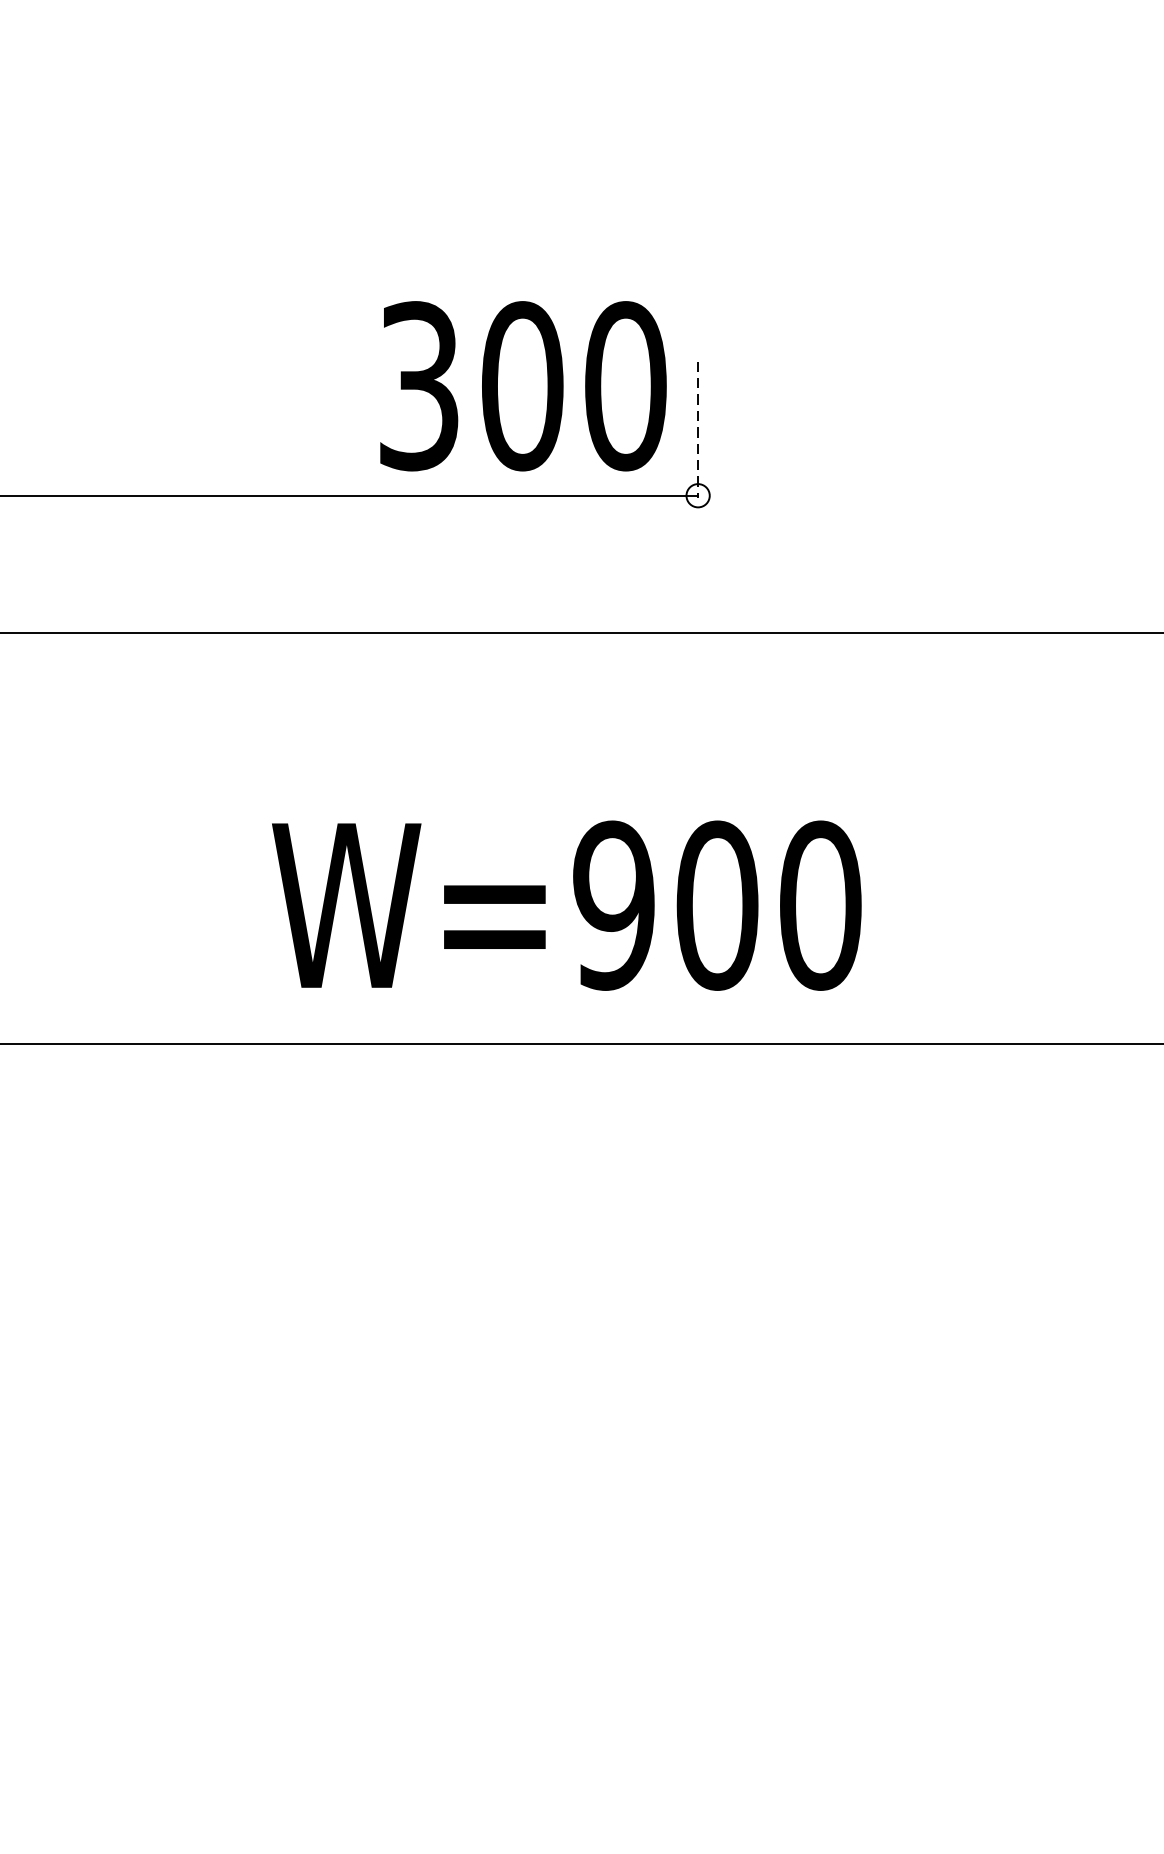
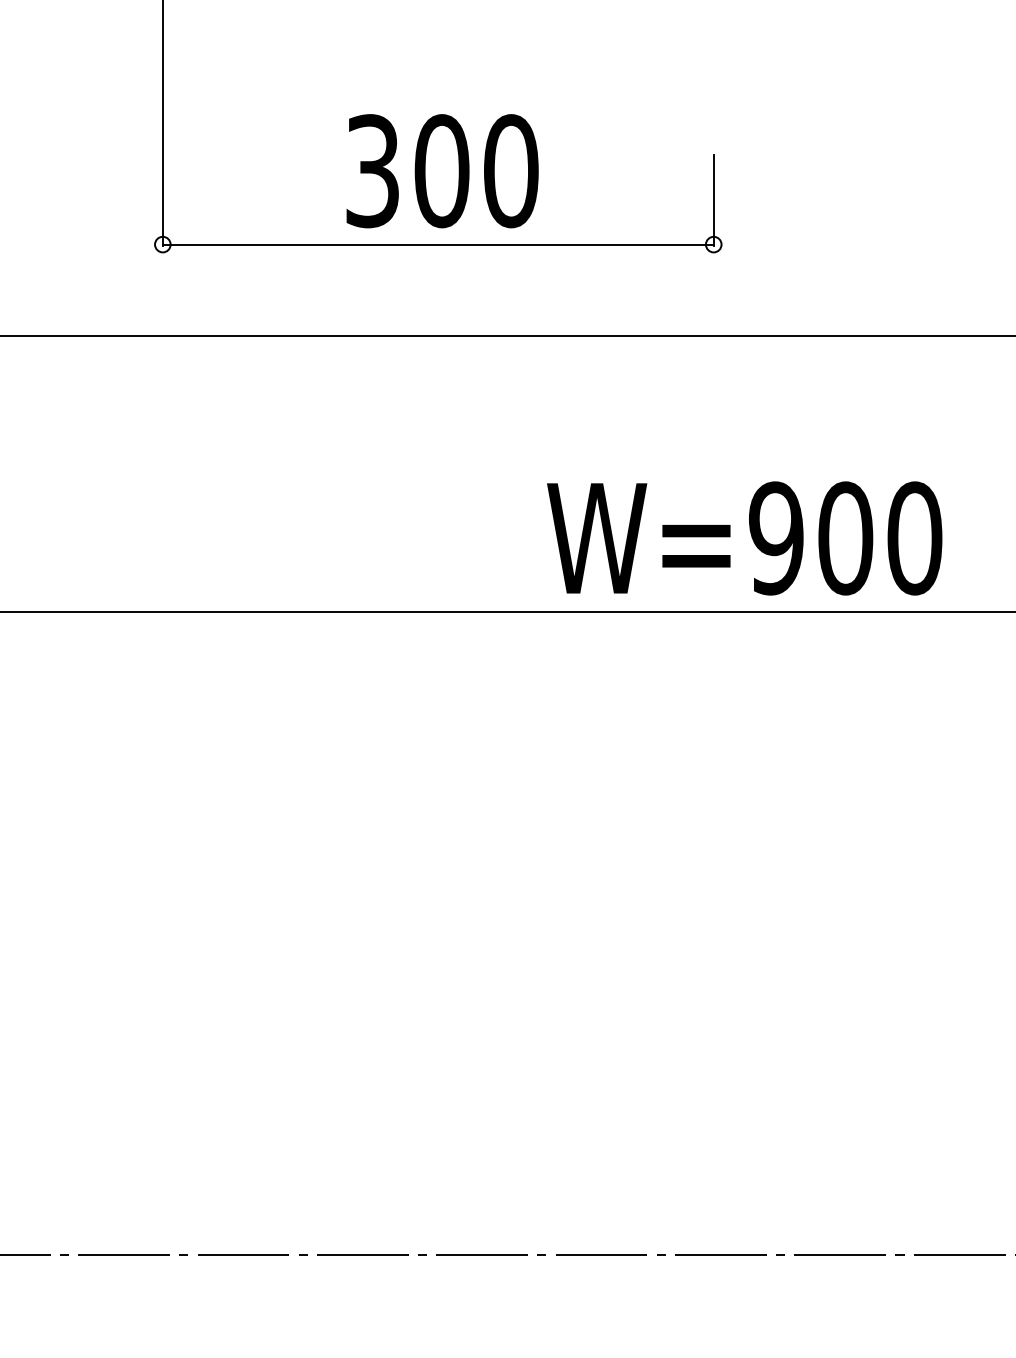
text: (523, 386) -> (442, 171), moved
line: (697, 429) -> (713, 200), dashed -> solid
text: (566, 905) -> (744, 538), moved

